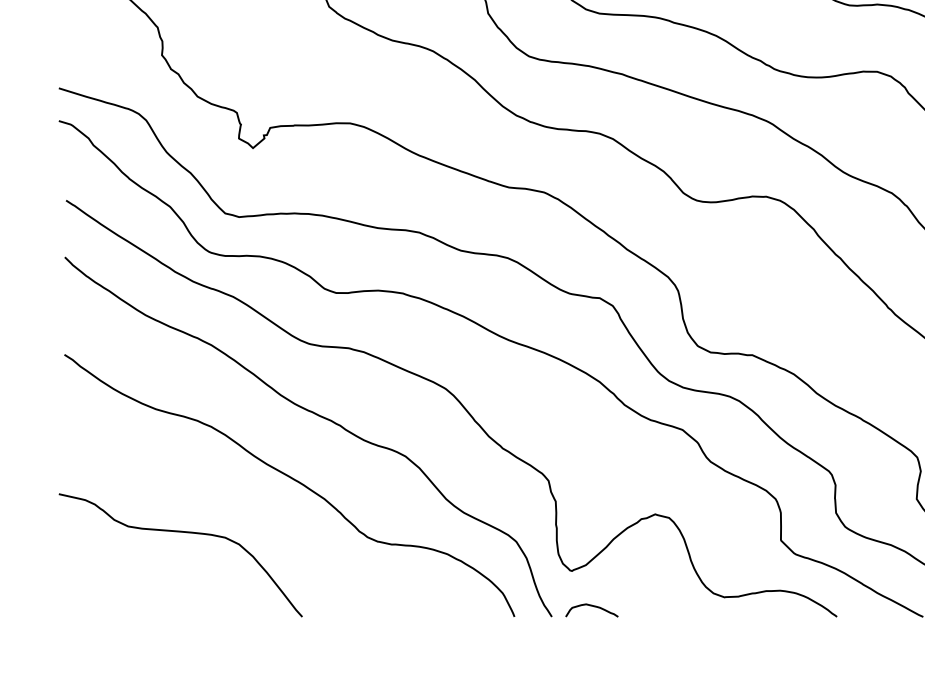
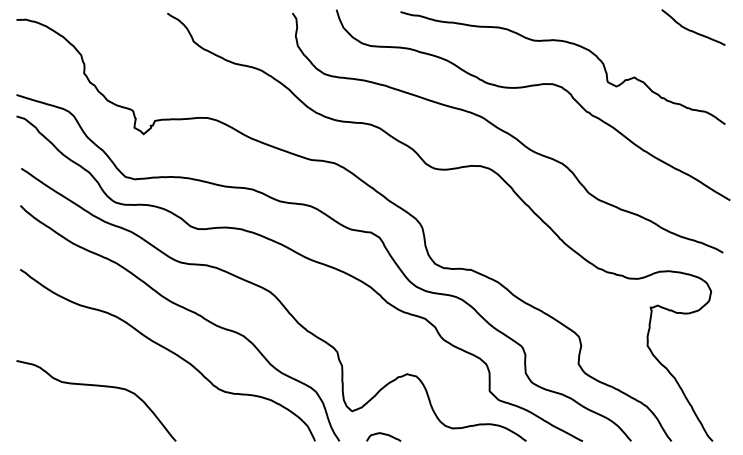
curve: (593, 608) -> (384, 435), moved

